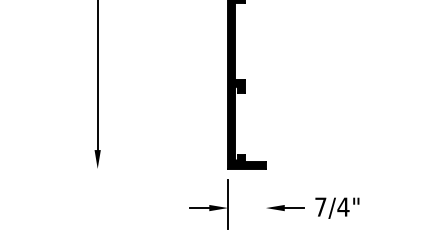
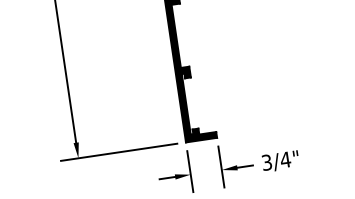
line: (146, 168) -> (118, 152), added
line: (265, 204) -> (221, 167), added
text: (320, 206) -> (266, 162), 7/4" -> 3/4"

